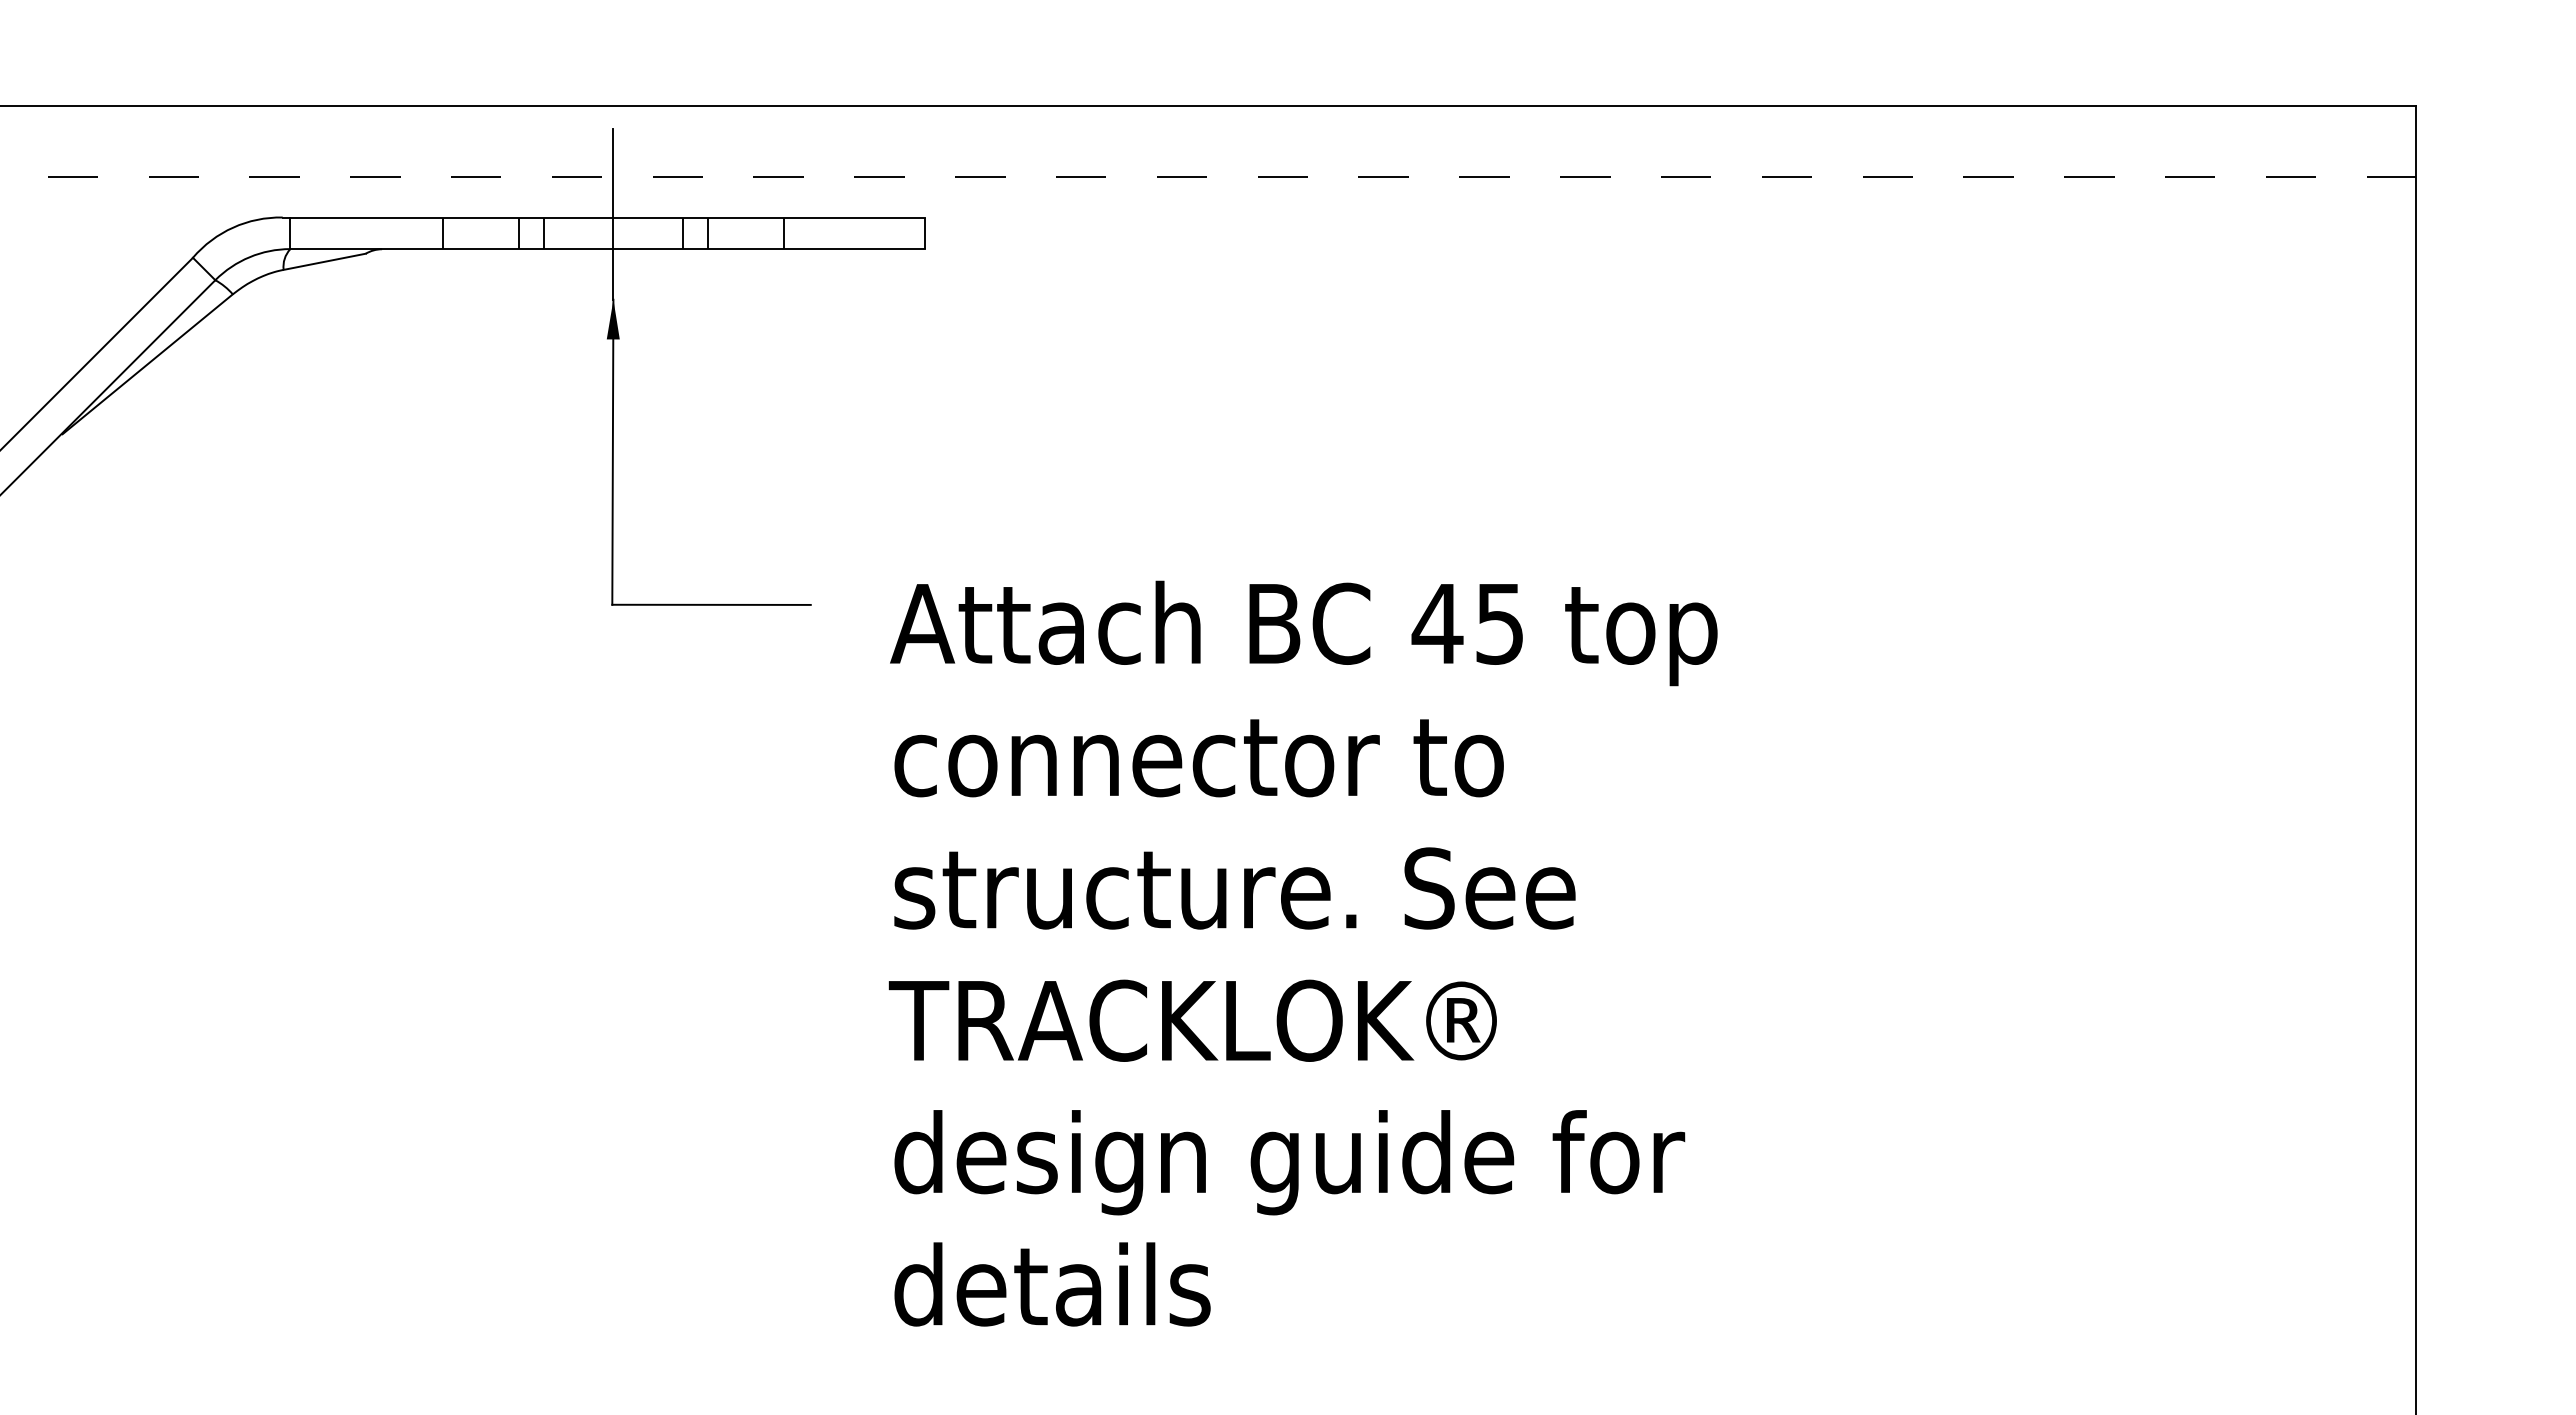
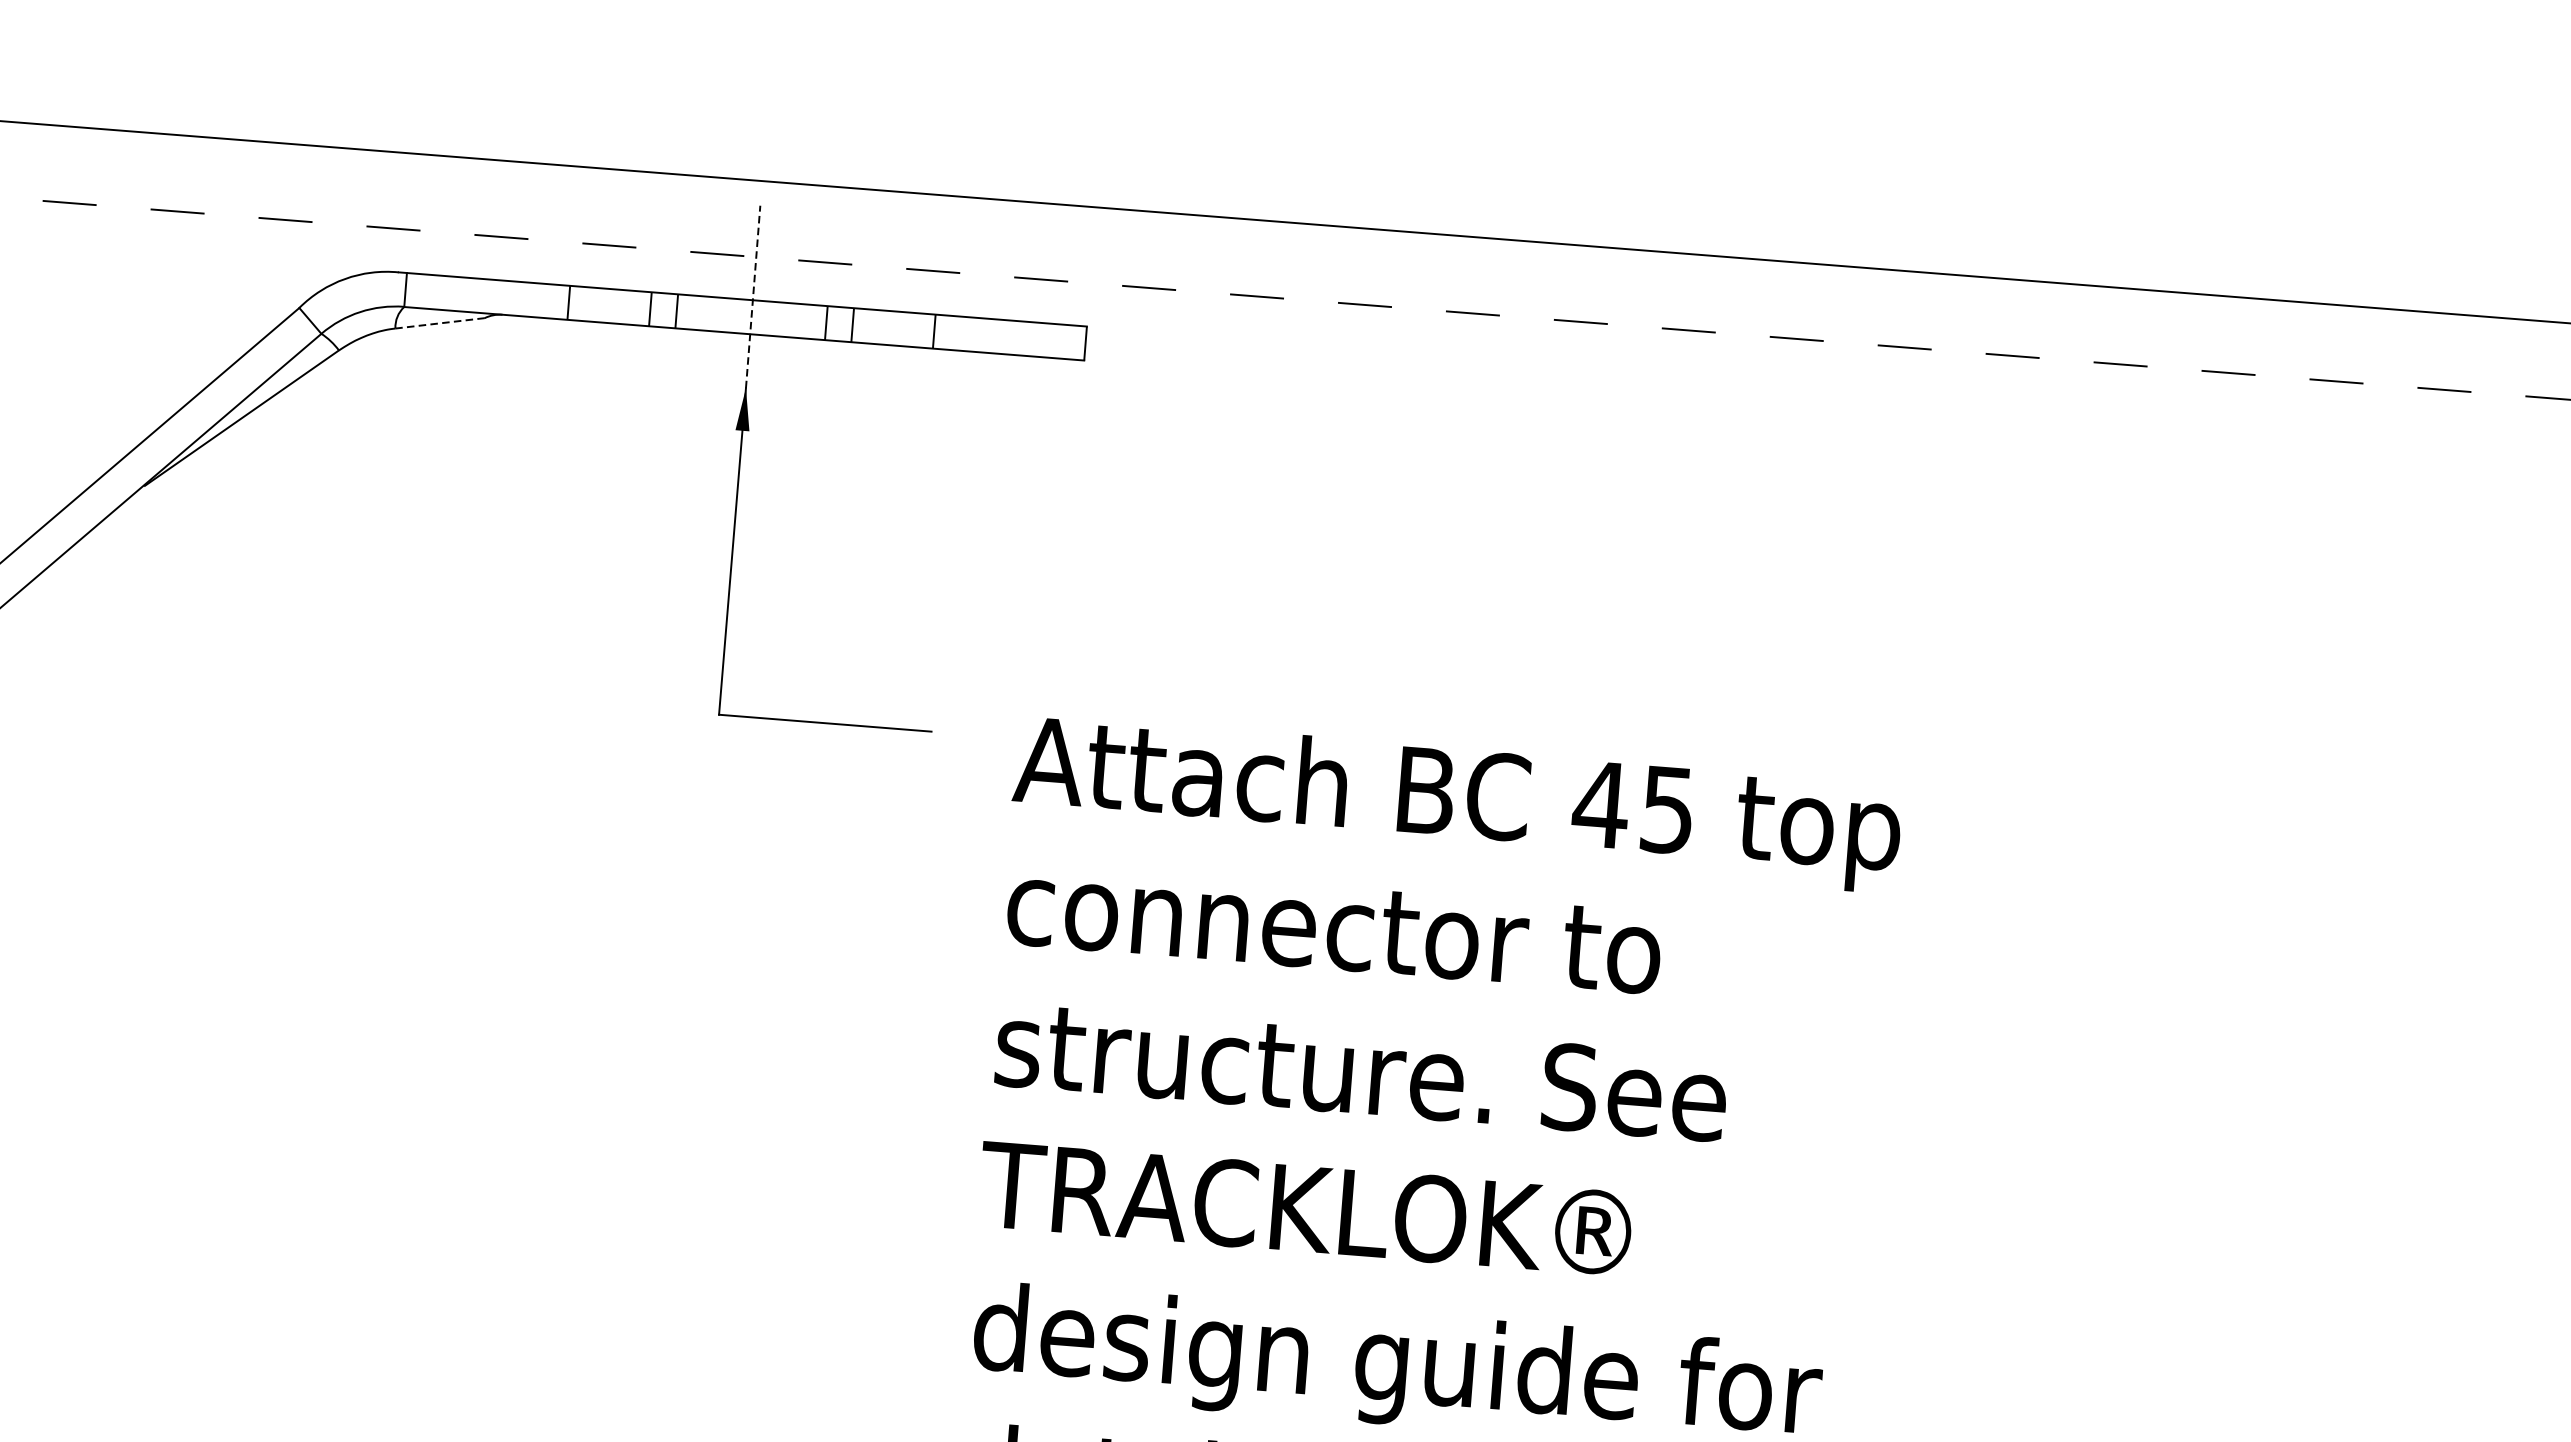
line: (613, 213) -> (753, 295), solid -> dashed
line: (324, 261) -> (439, 322), solid -> dashed

